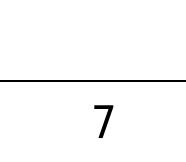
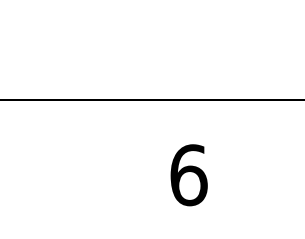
text: (103, 121) -> (188, 174), 7 -> 6

